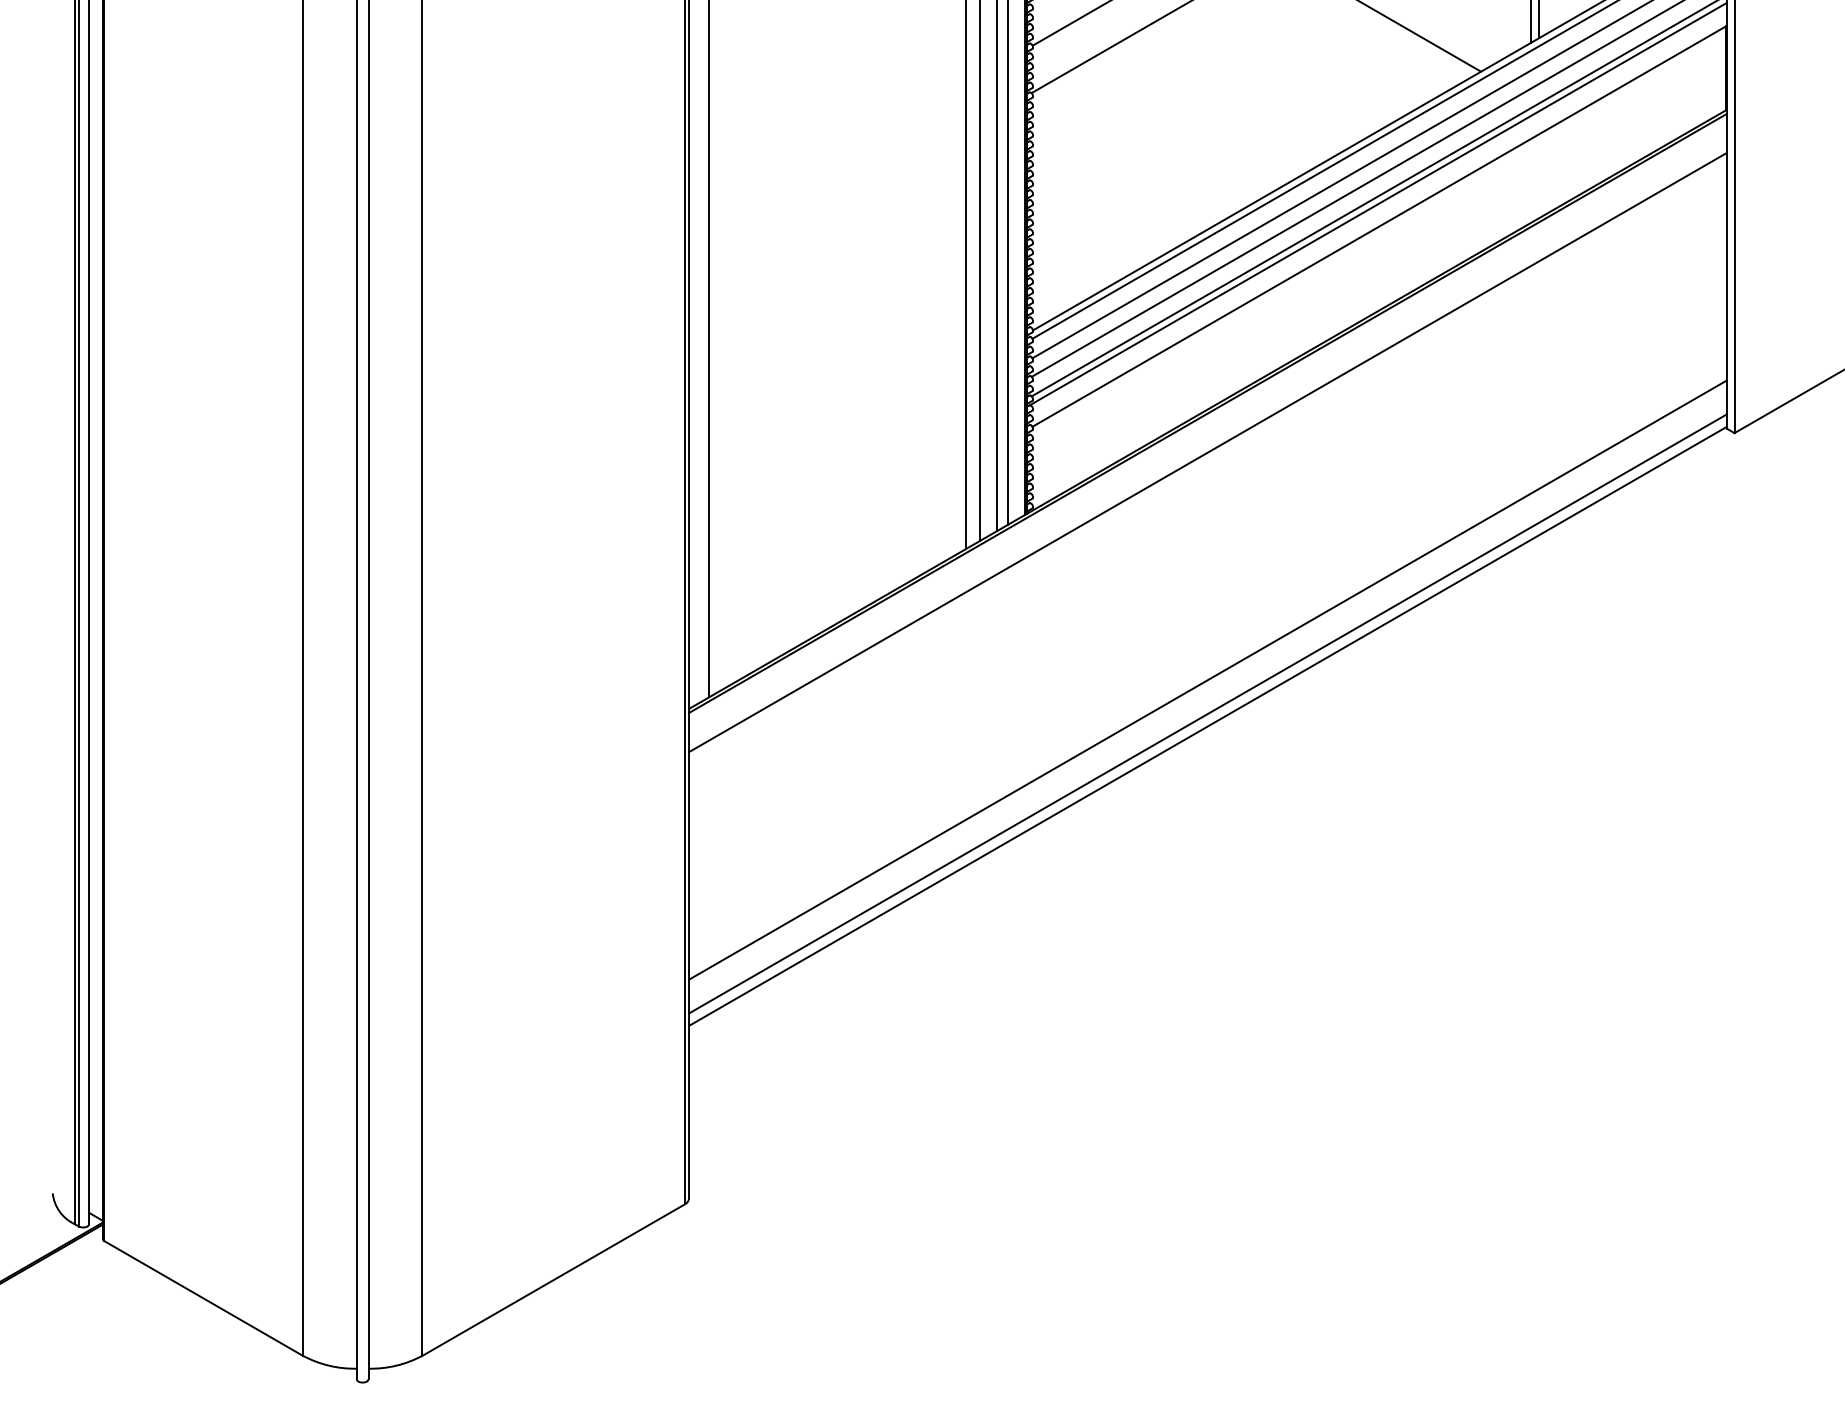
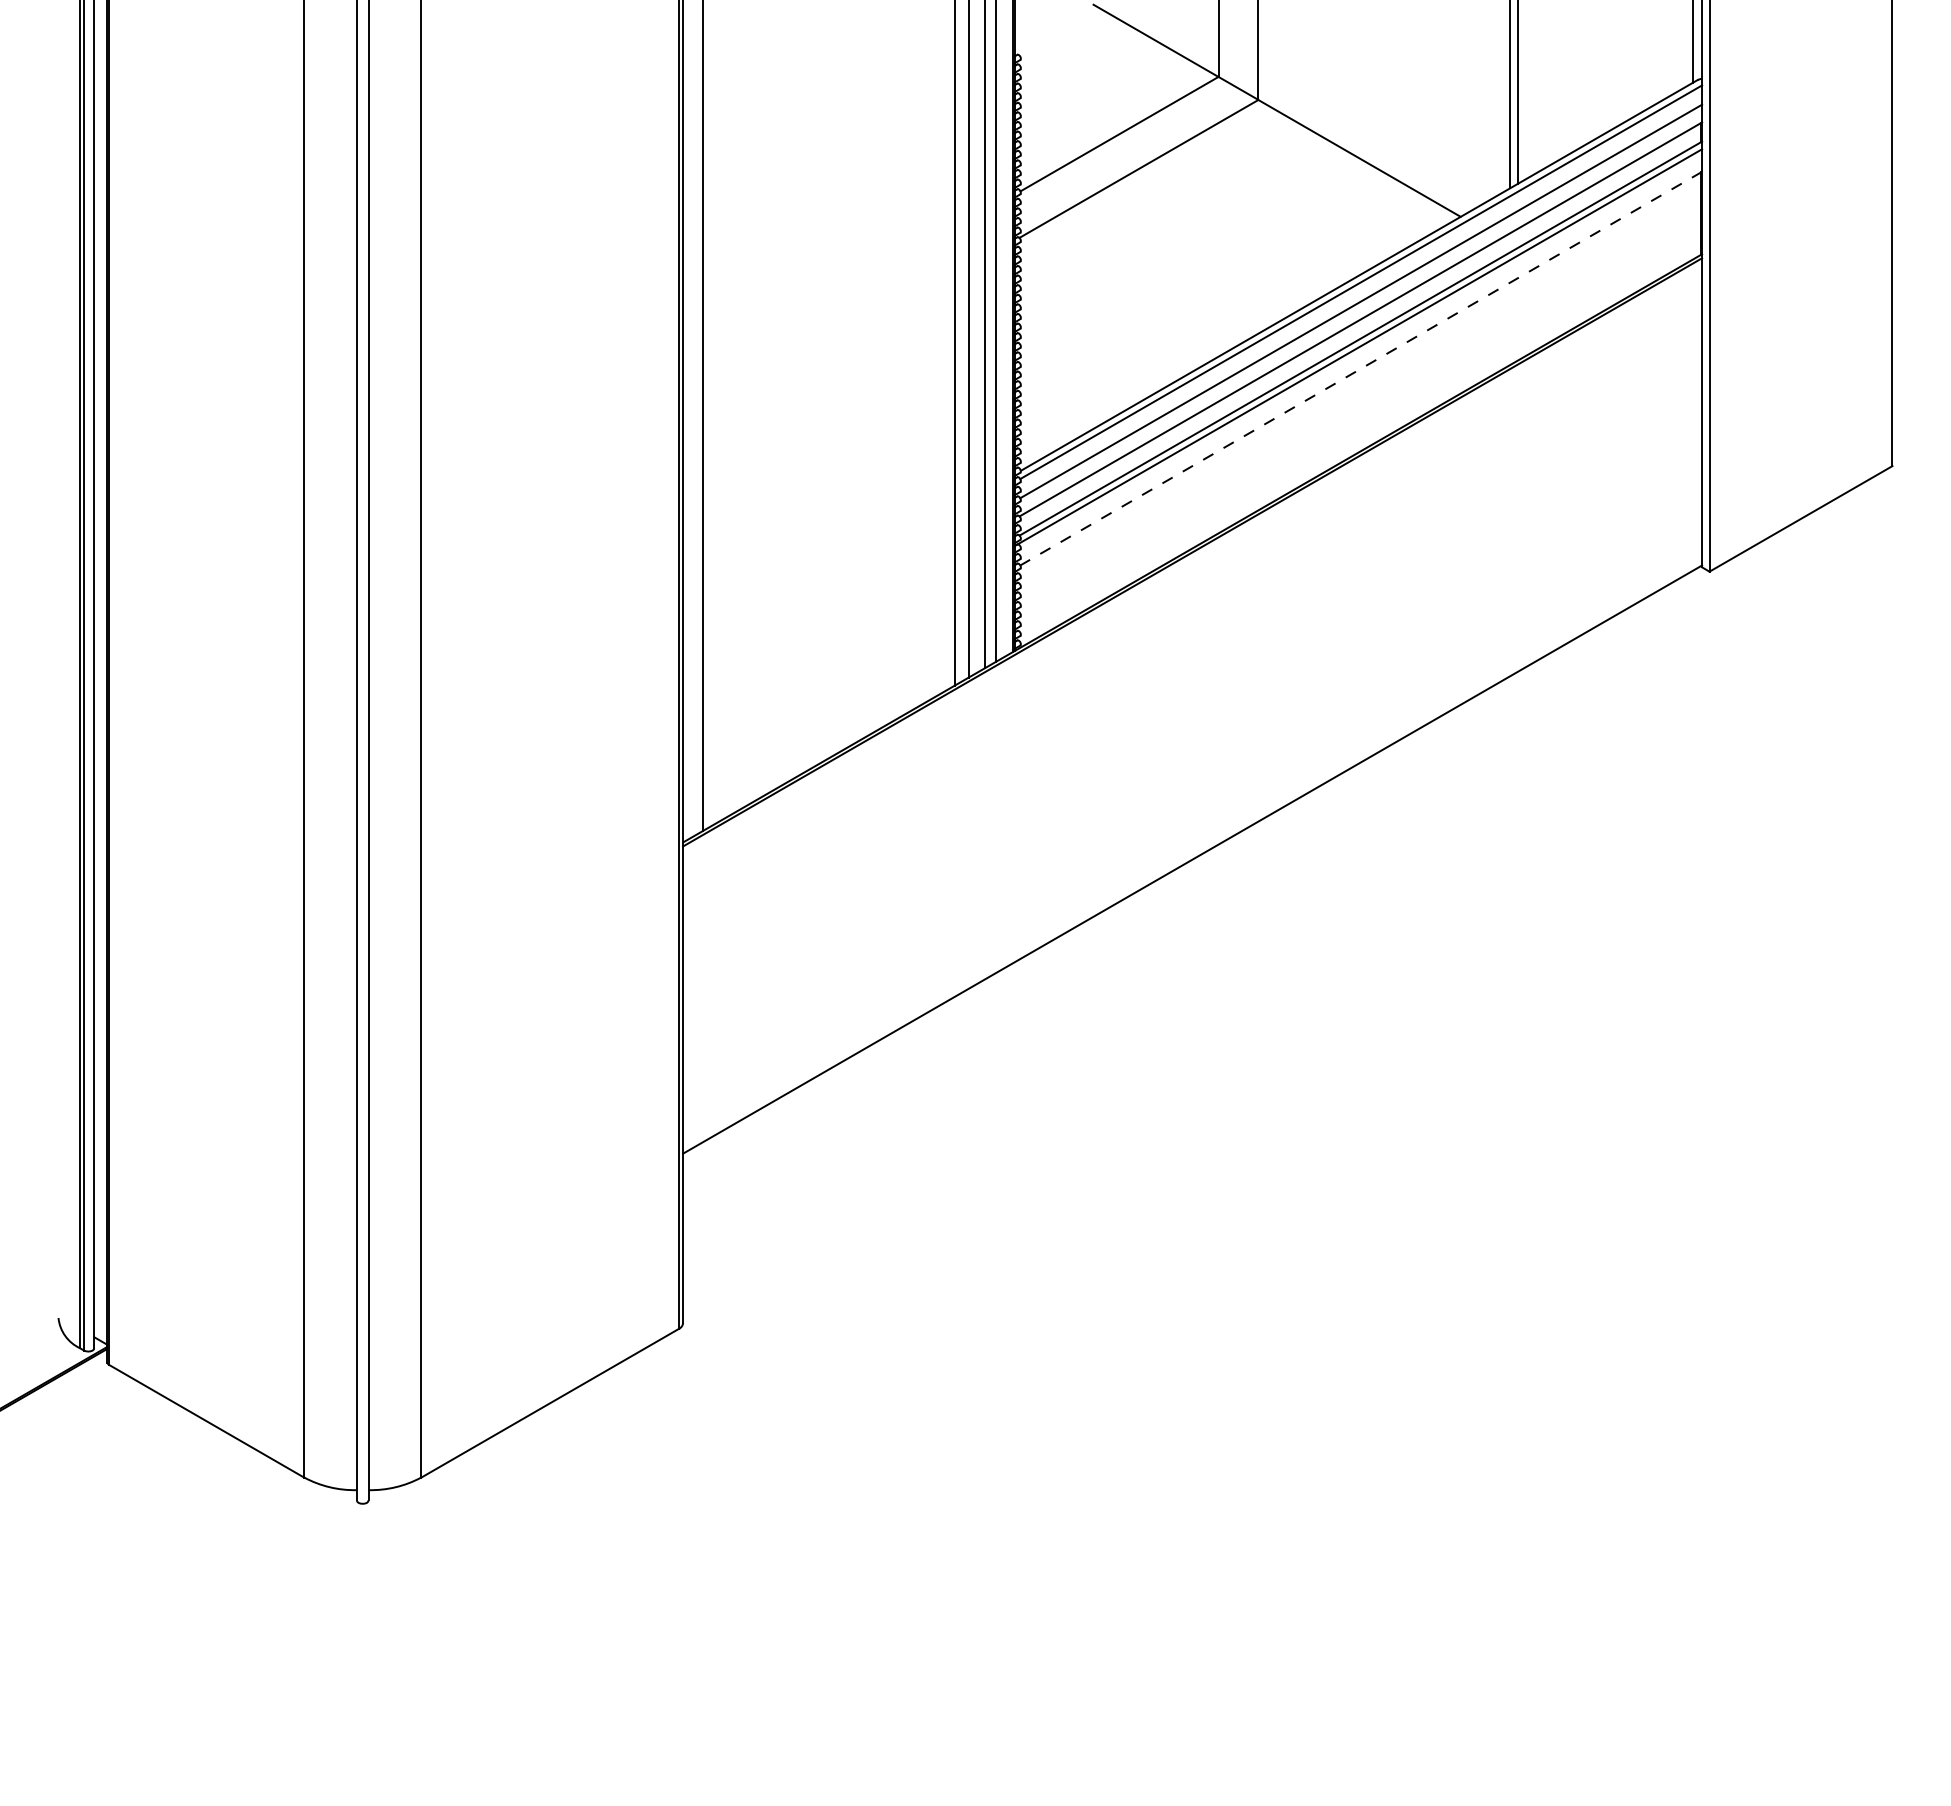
line: (1380, 226) -> (1361, 368), solid -> dashed
line: (1207, 452) -> (1192, 590), removed
line: (1207, 679) -> (1192, 813), removed
line: (1207, 714) -> (1192, 847), removed

